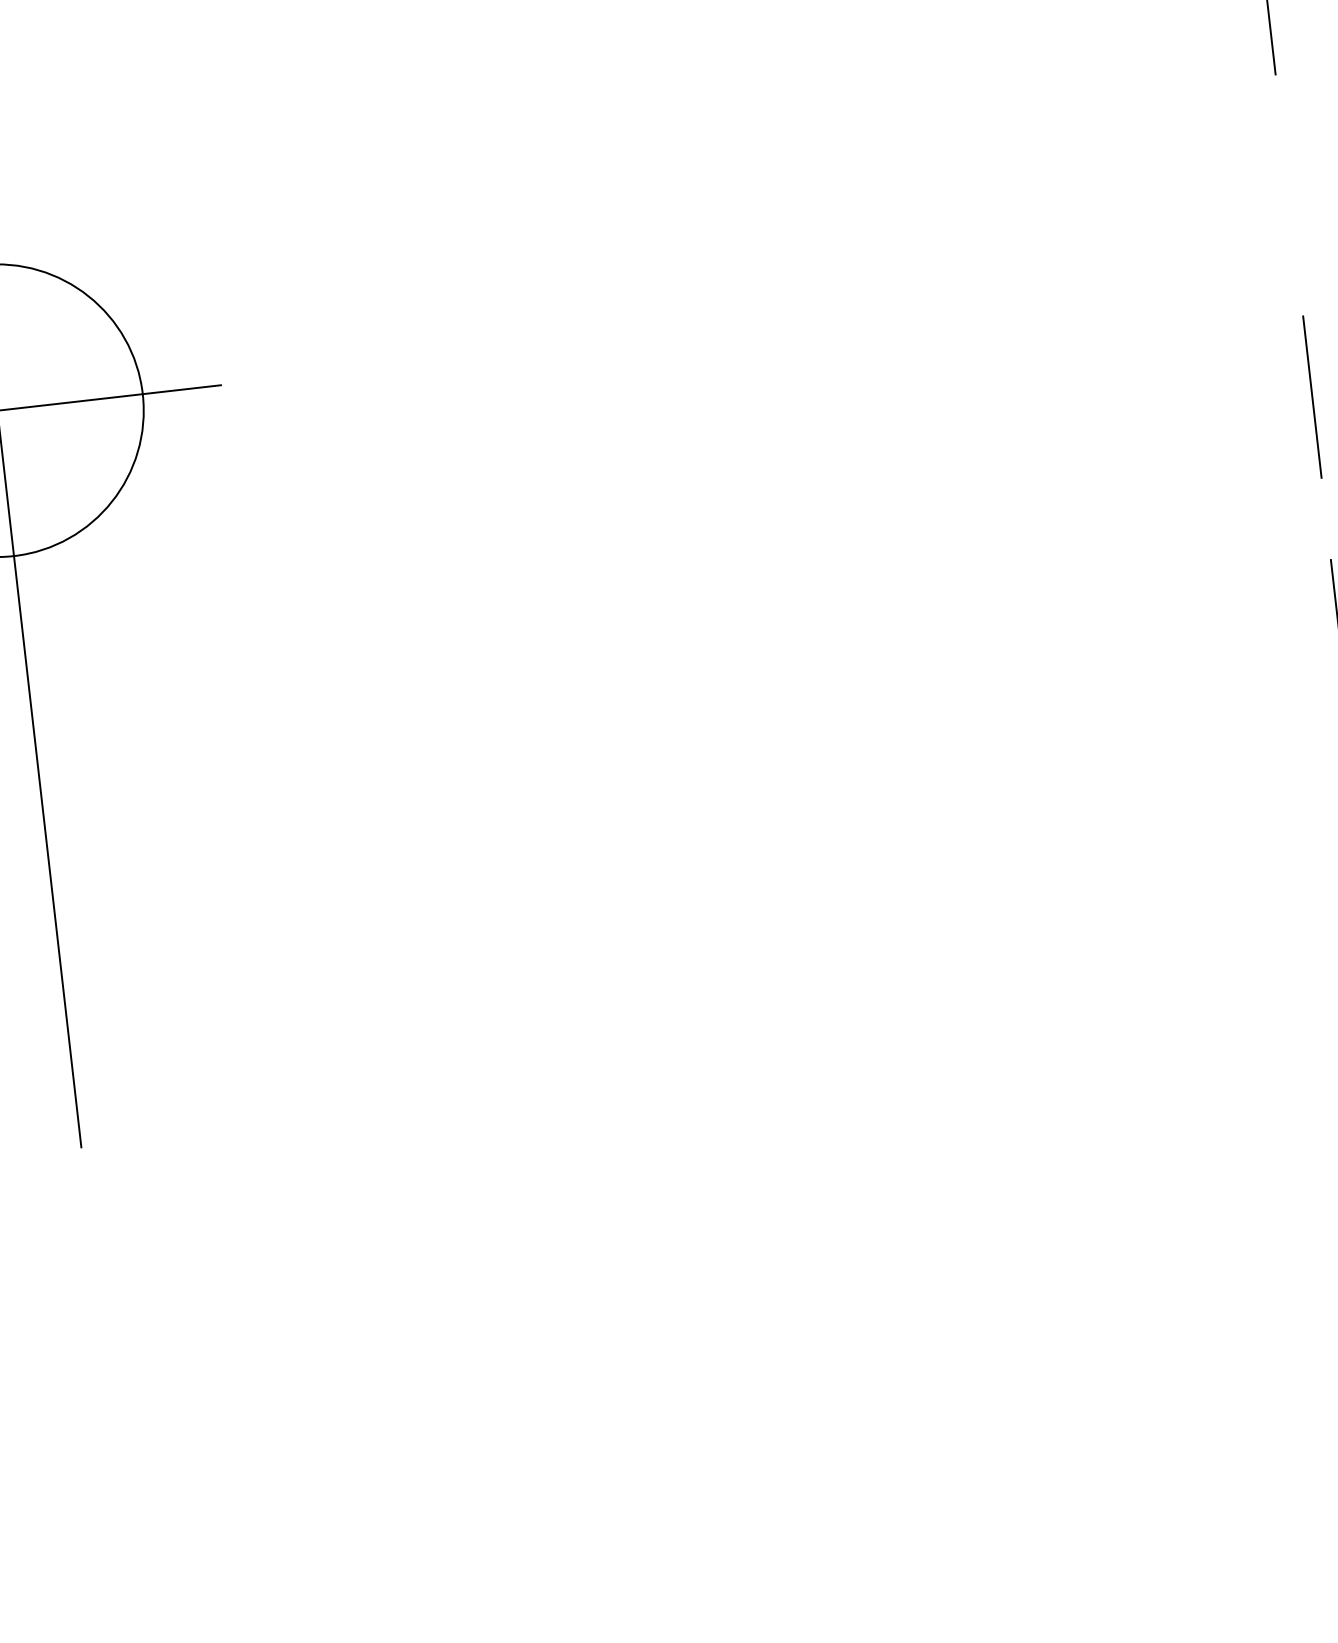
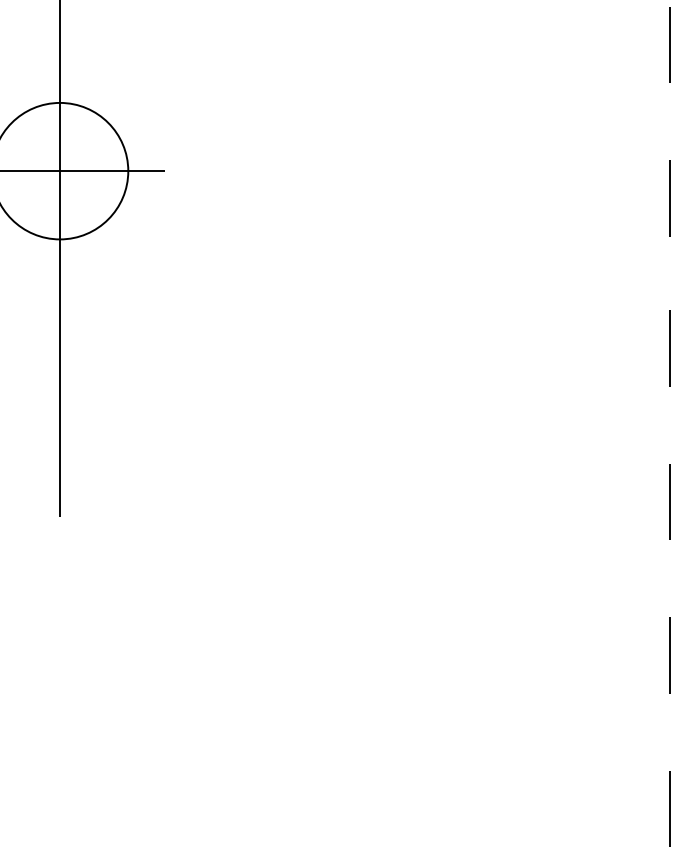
line: (1310, 397) -> (669, 198), moved

